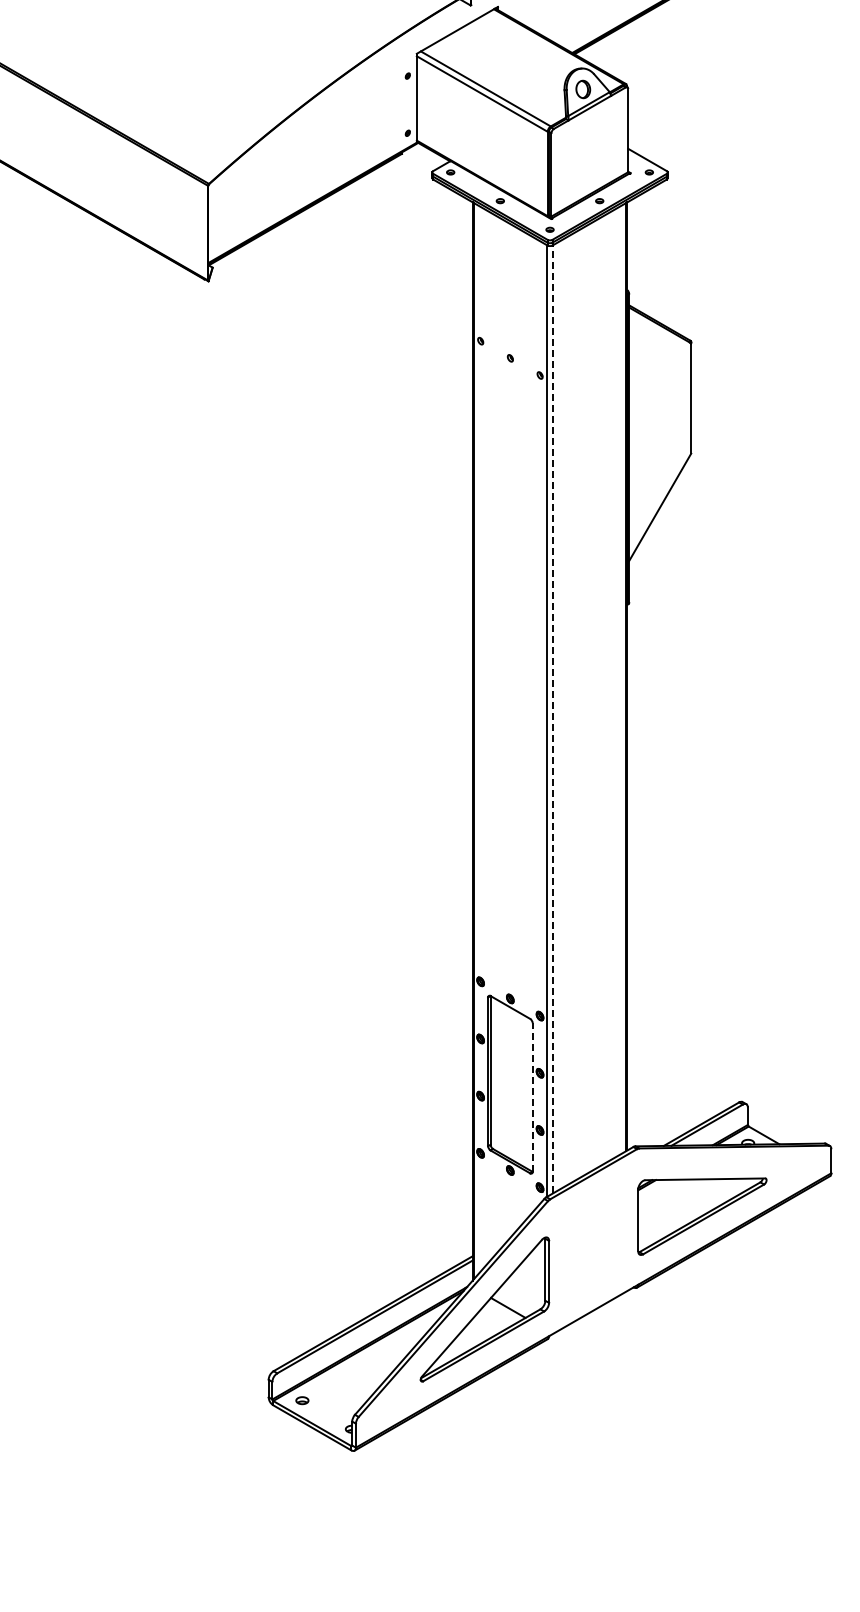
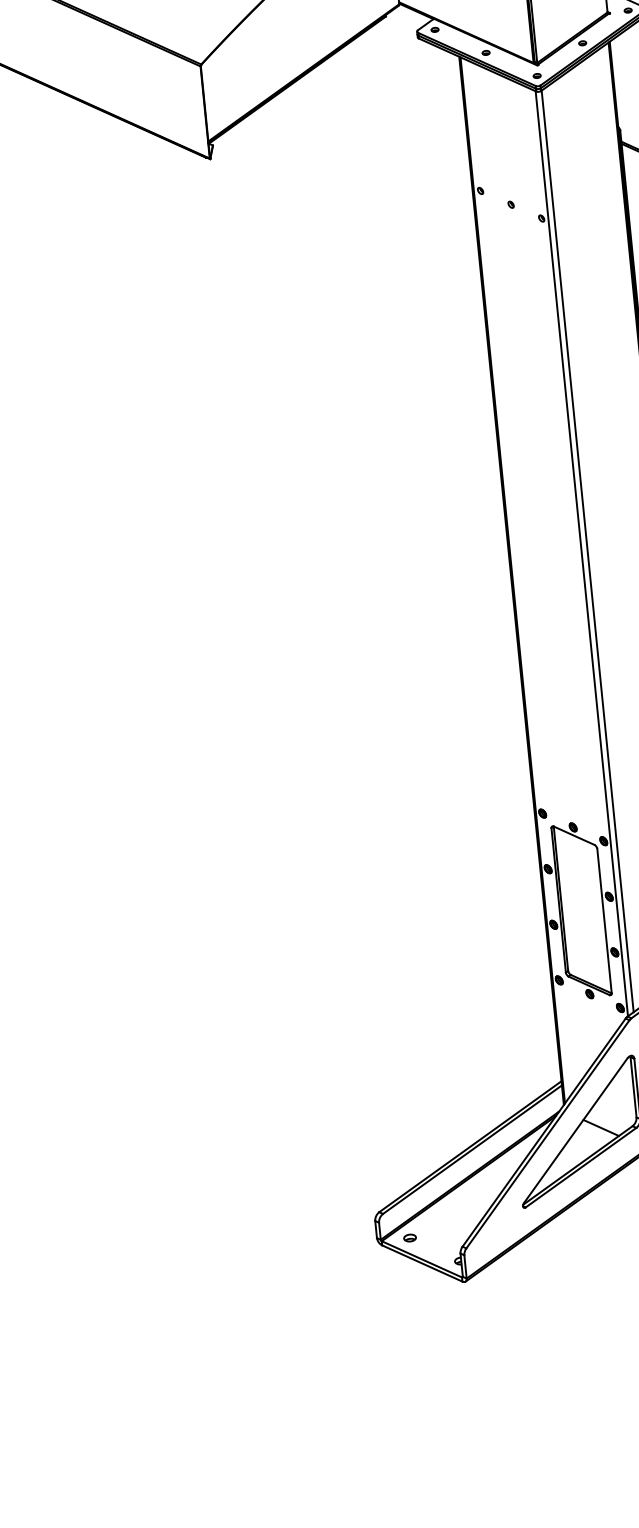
line: (553, 718) -> (587, 550), dashed -> solid
line: (532, 1097) -> (604, 921), dashed -> solid

